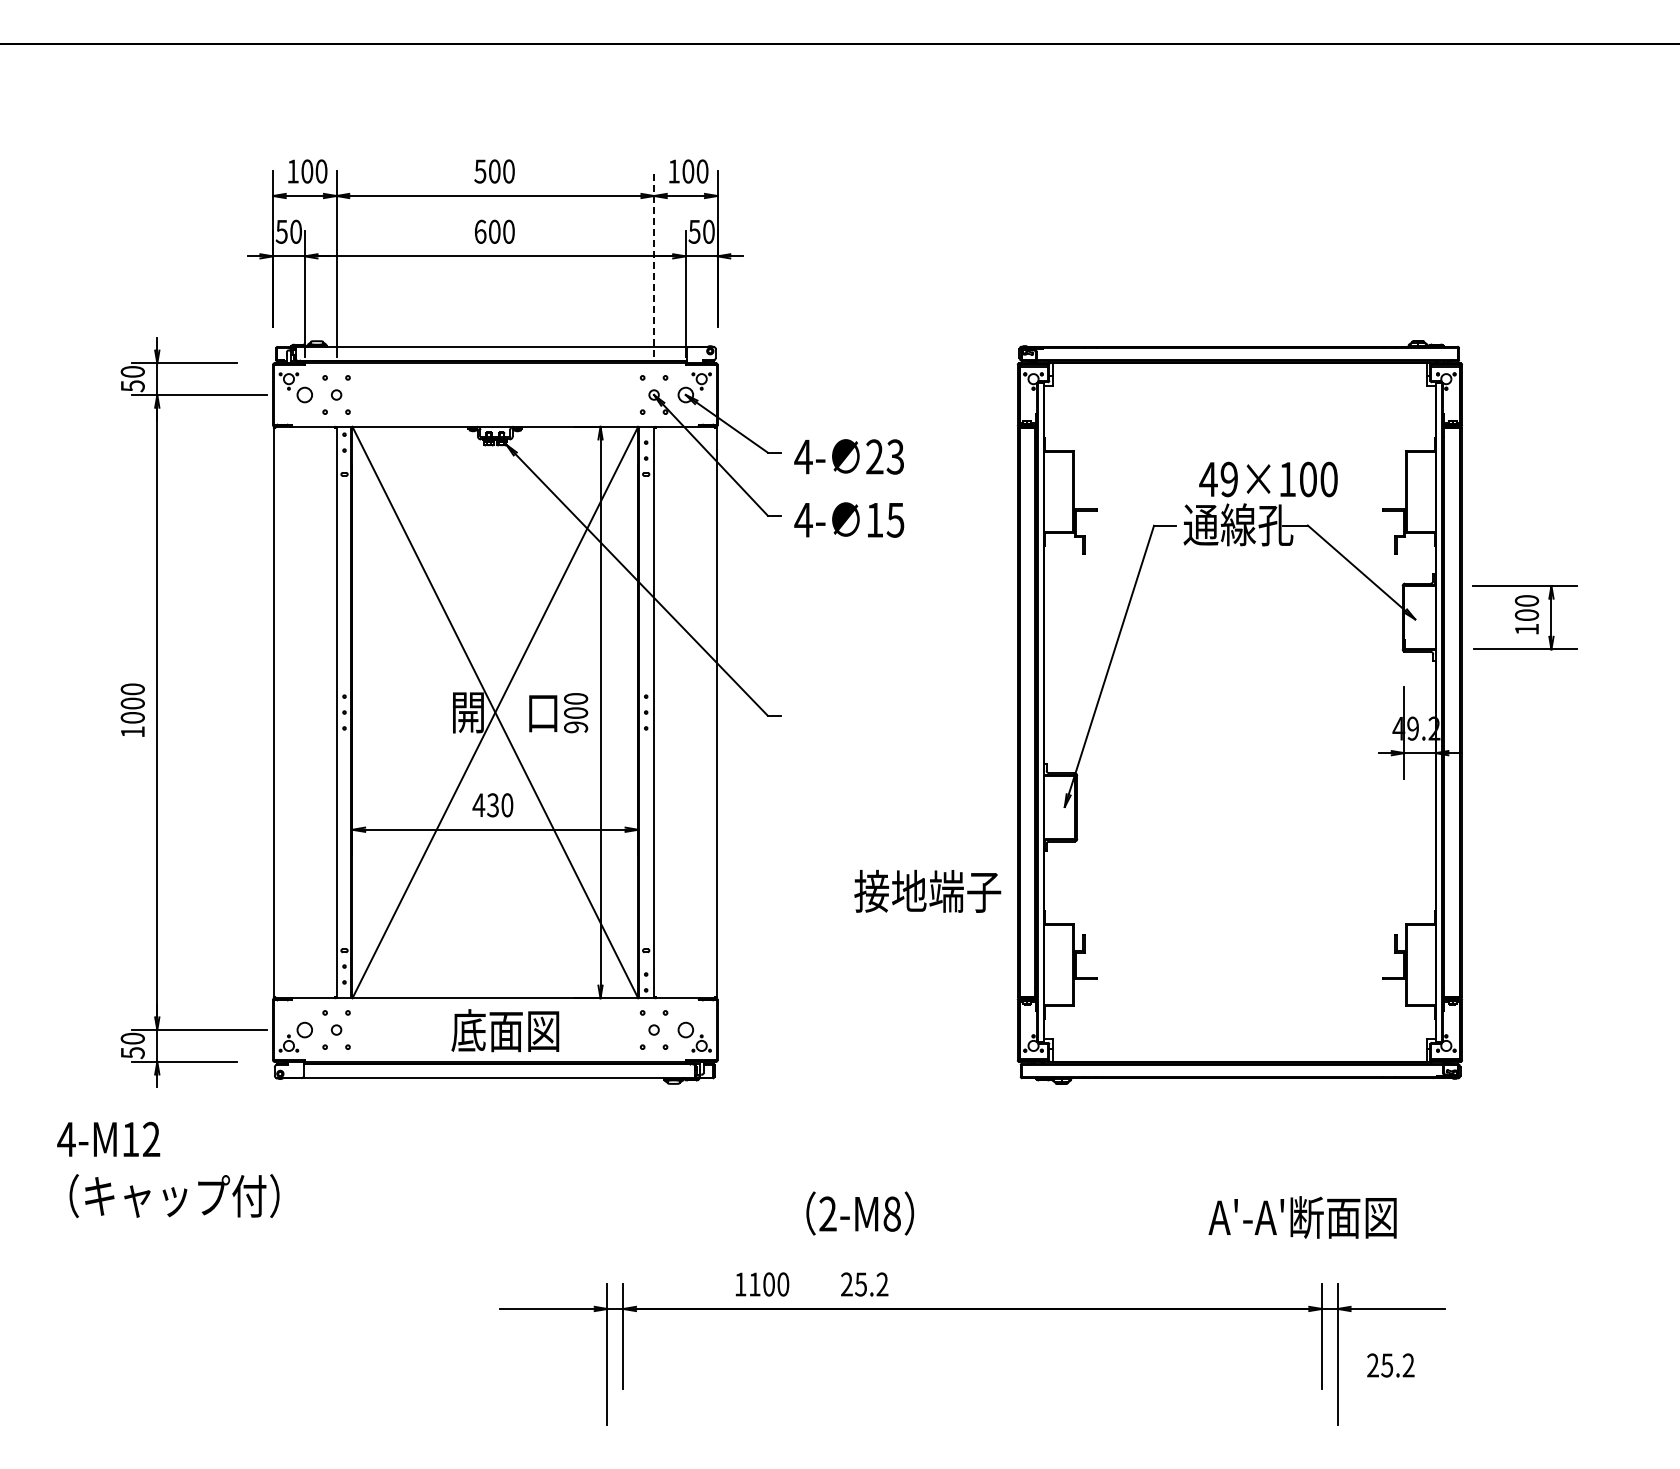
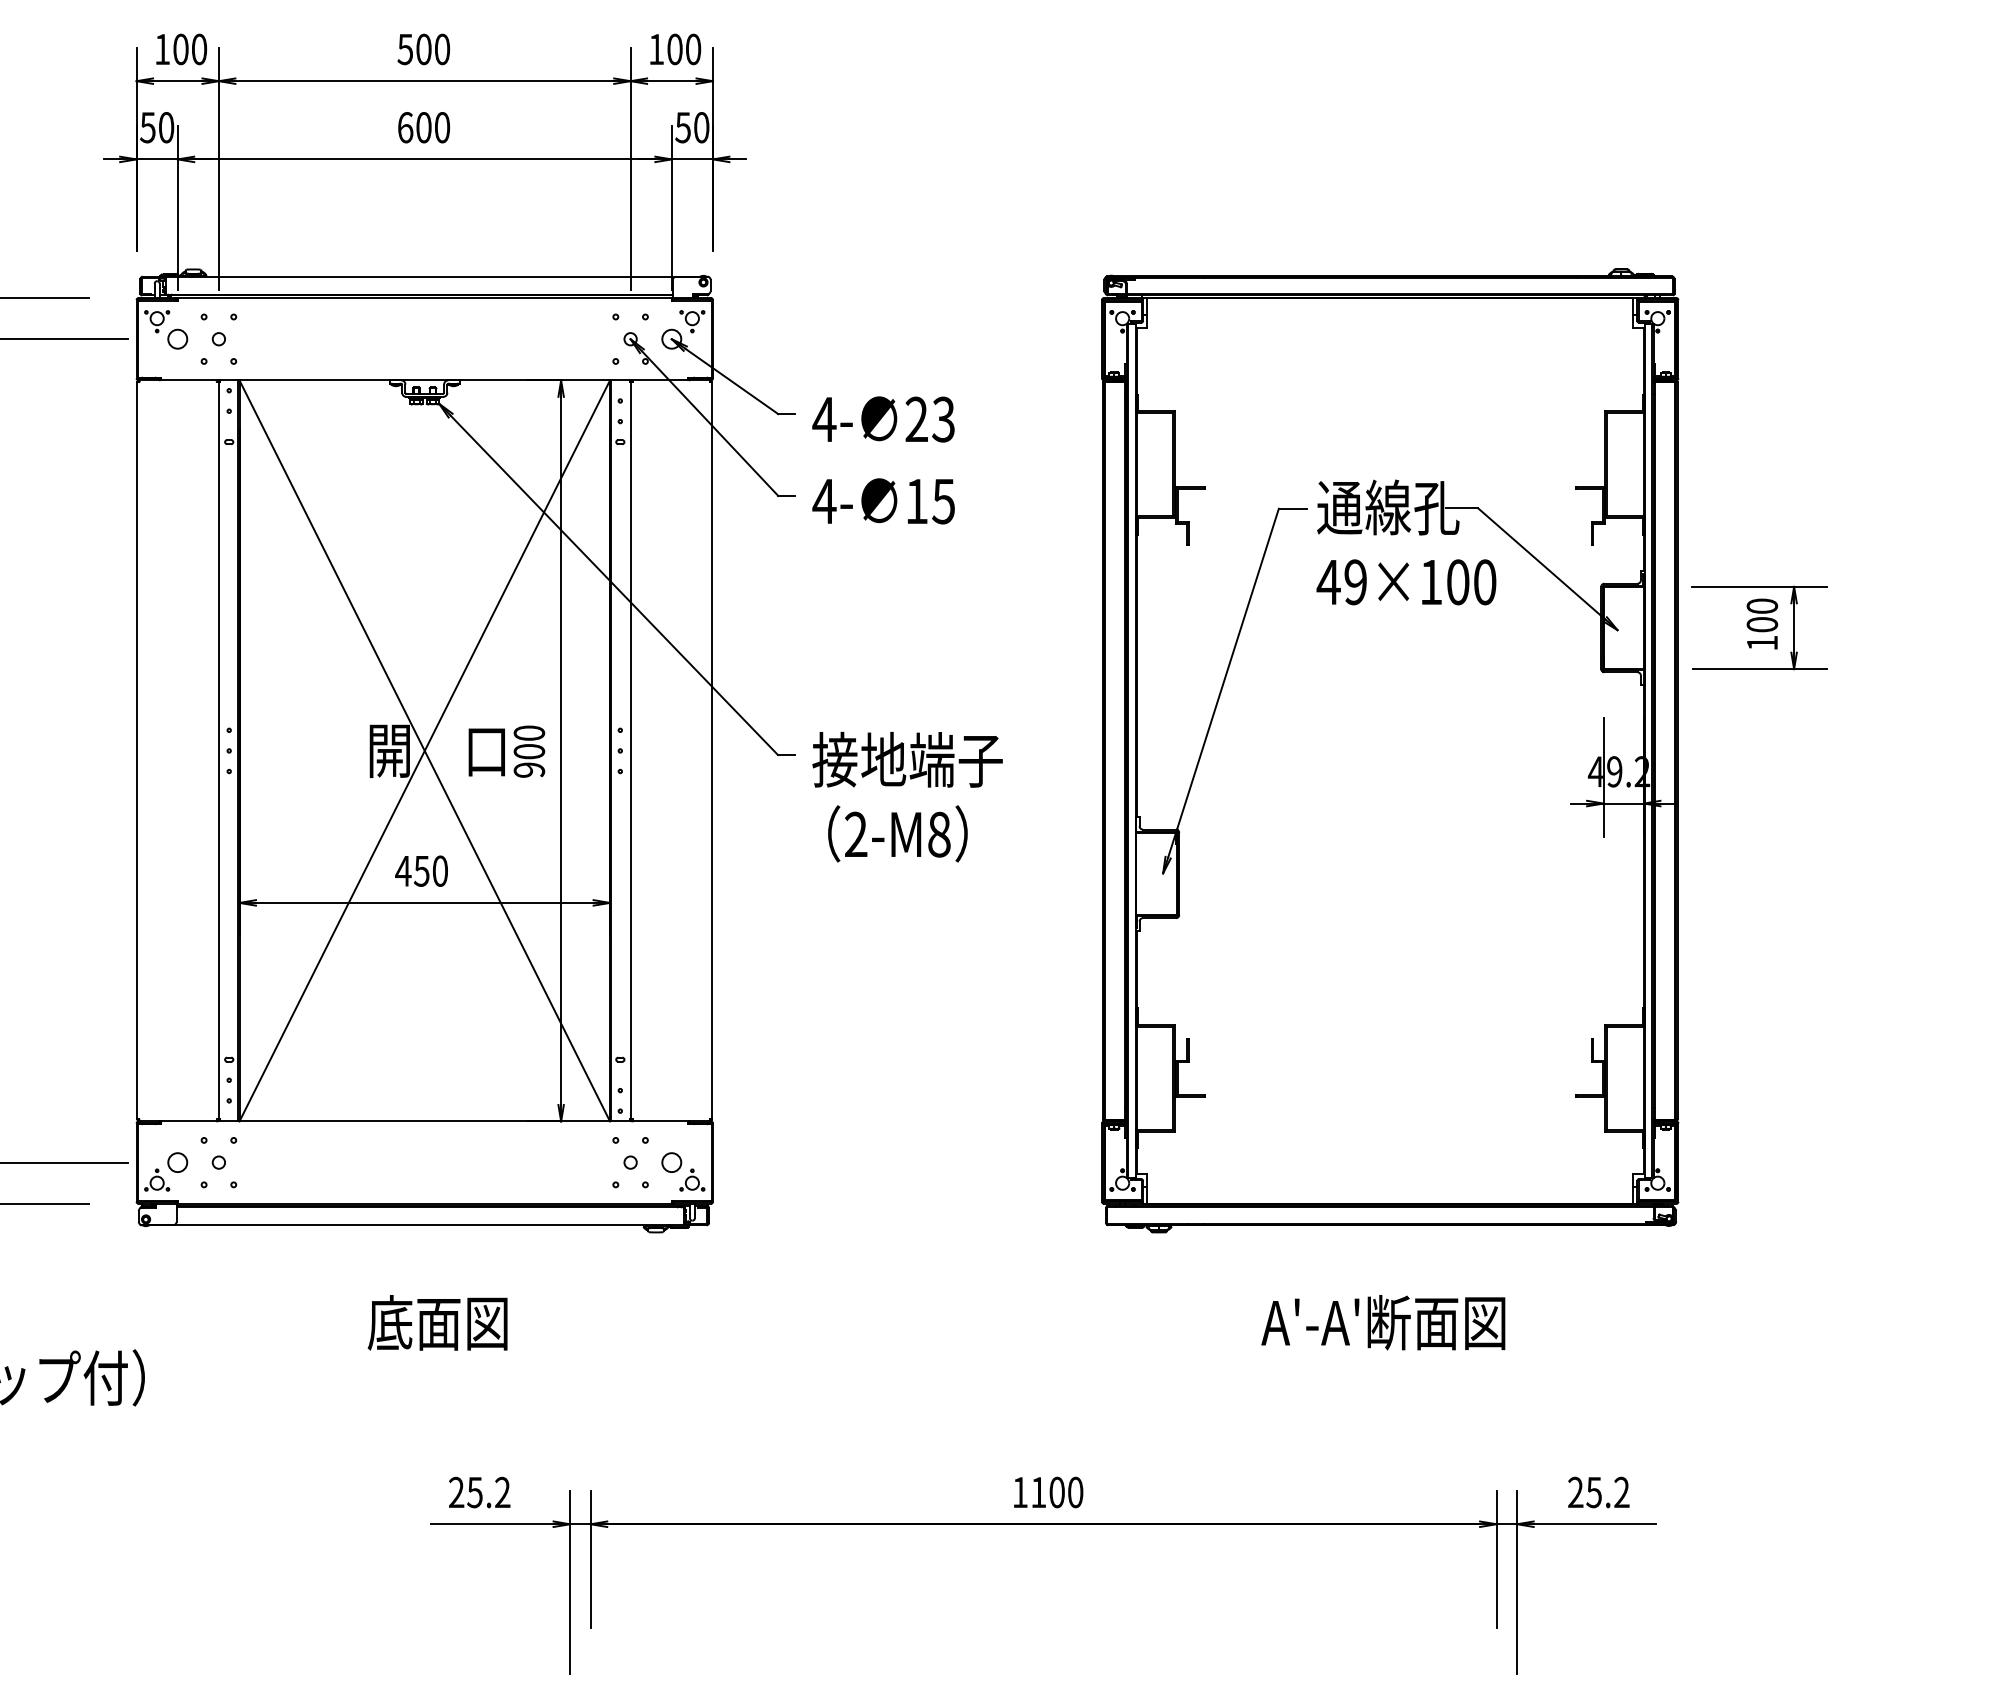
line: (654, 263) -> (631, 168), dashed -> solid
text: (1268, 479) -> (1406, 582), moved
text: (492, 804) -> (421, 870), 430 -> 450
text: (927, 890) -> (907, 758), moved
text: (505, 1030) -> (437, 1322), moved
text: (860, 1213) -> (898, 833), moved
text: (1302, 1217) -> (1383, 1322), moved
text: (762, 1284) -> (1048, 1492), moved
text: (864, 1284) -> (479, 1492), moved
text: (1390, 1365) -> (1598, 1492), moved

